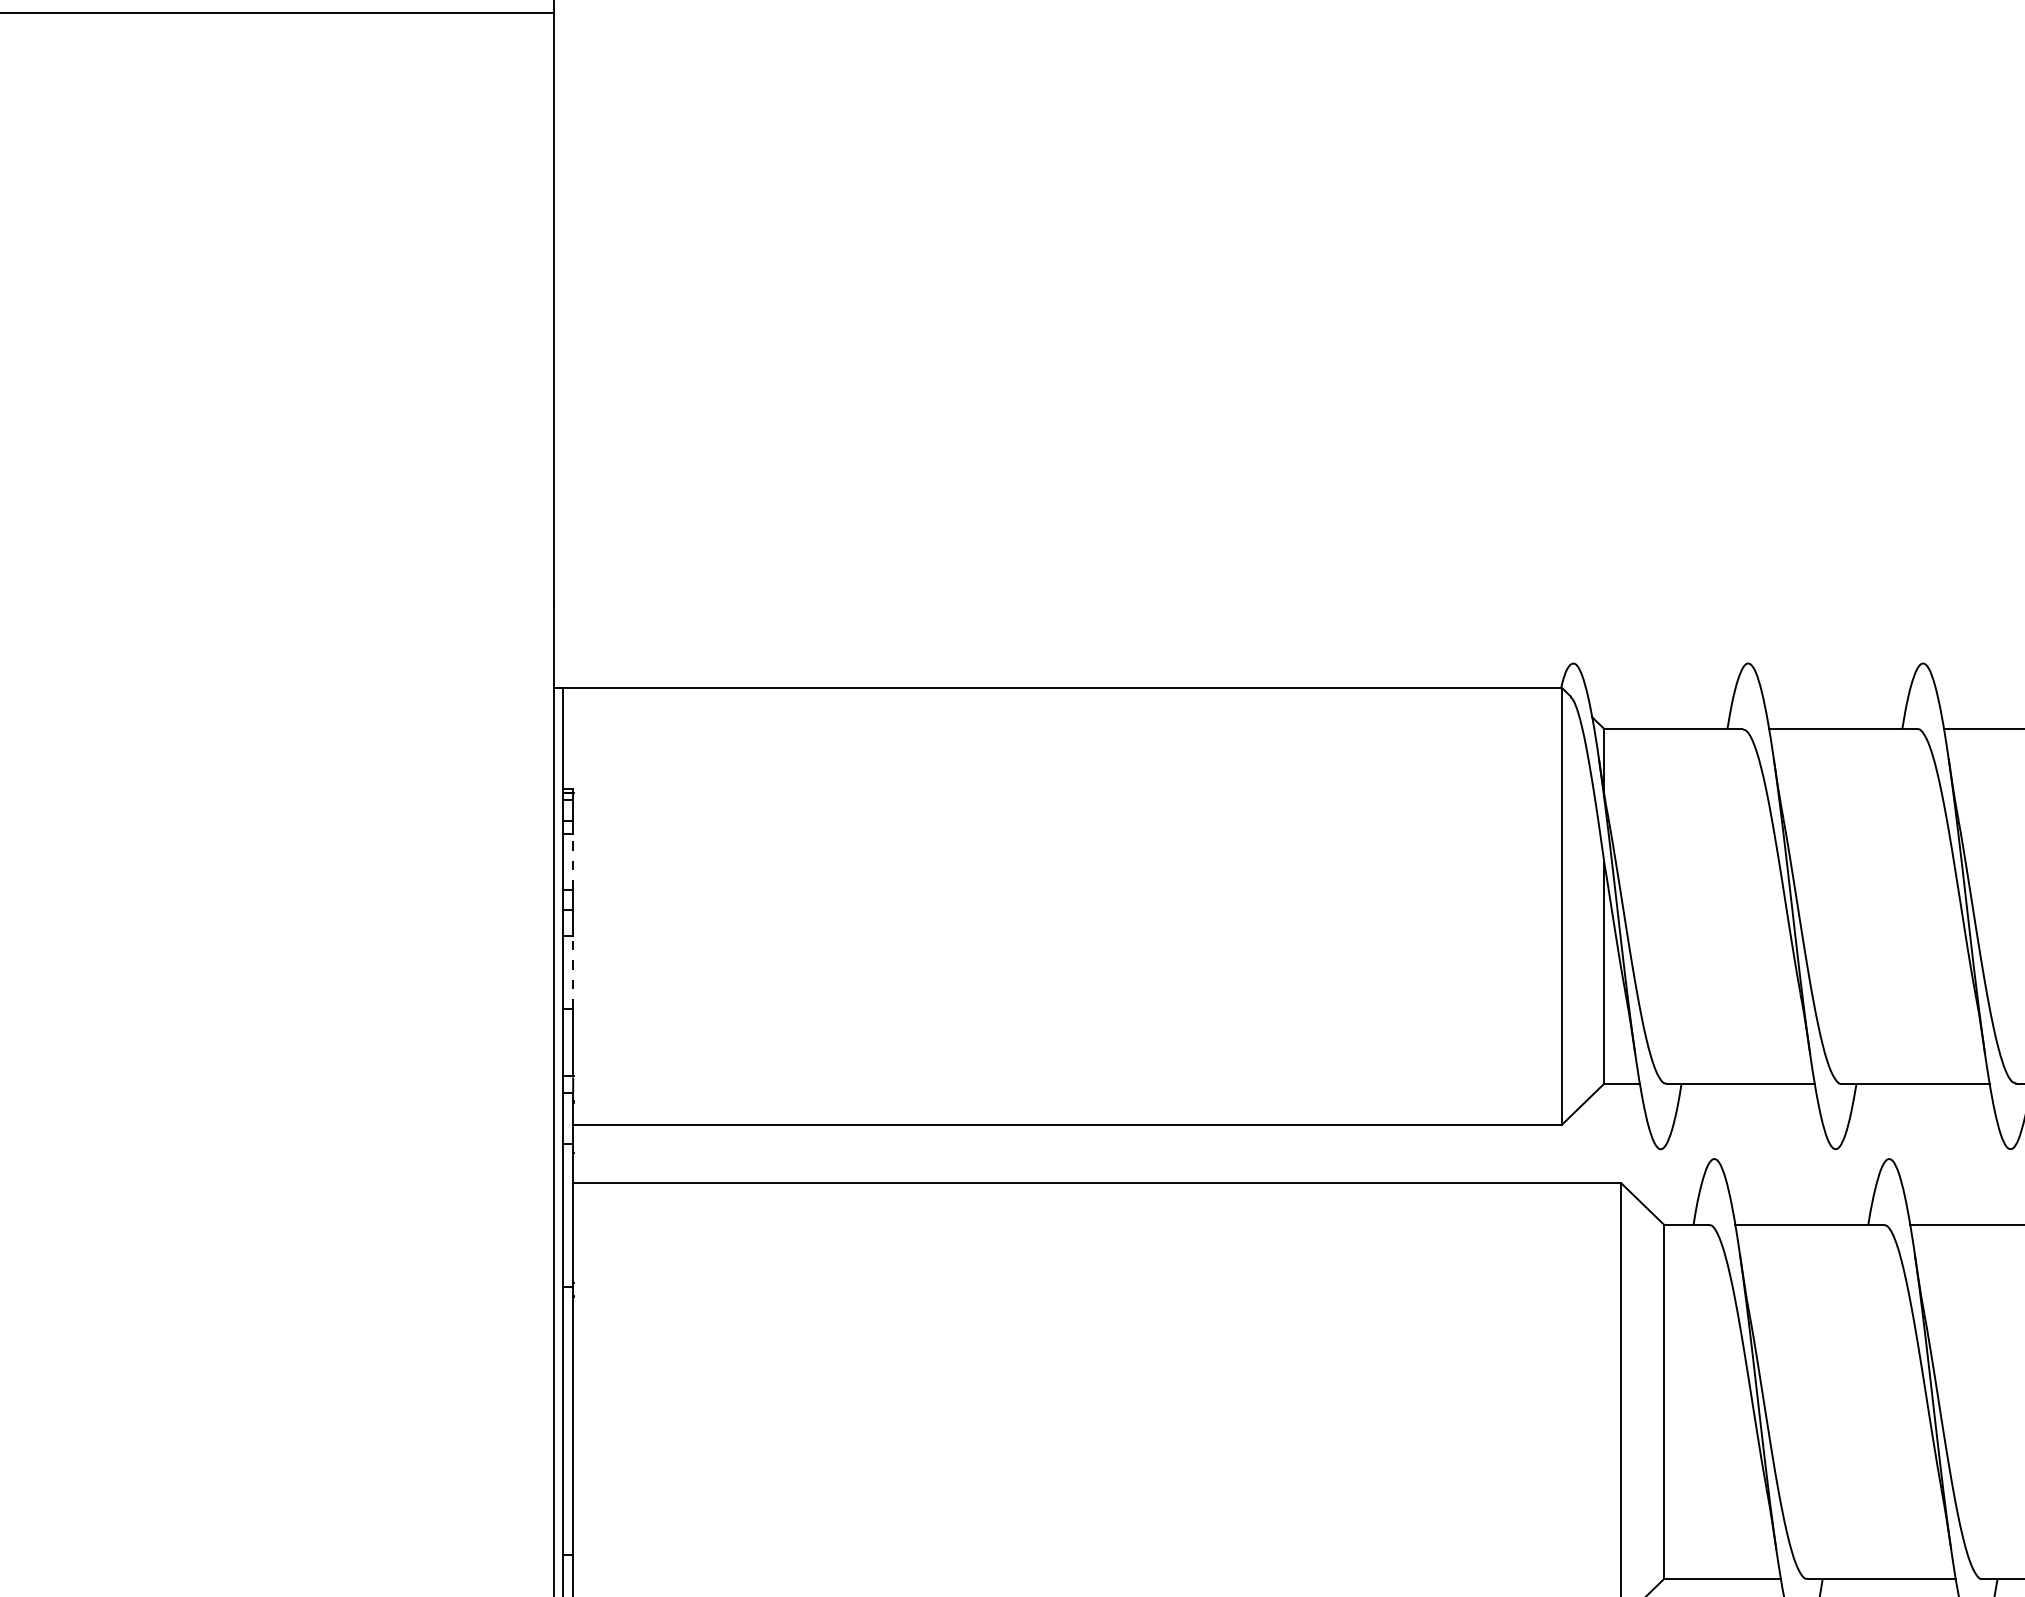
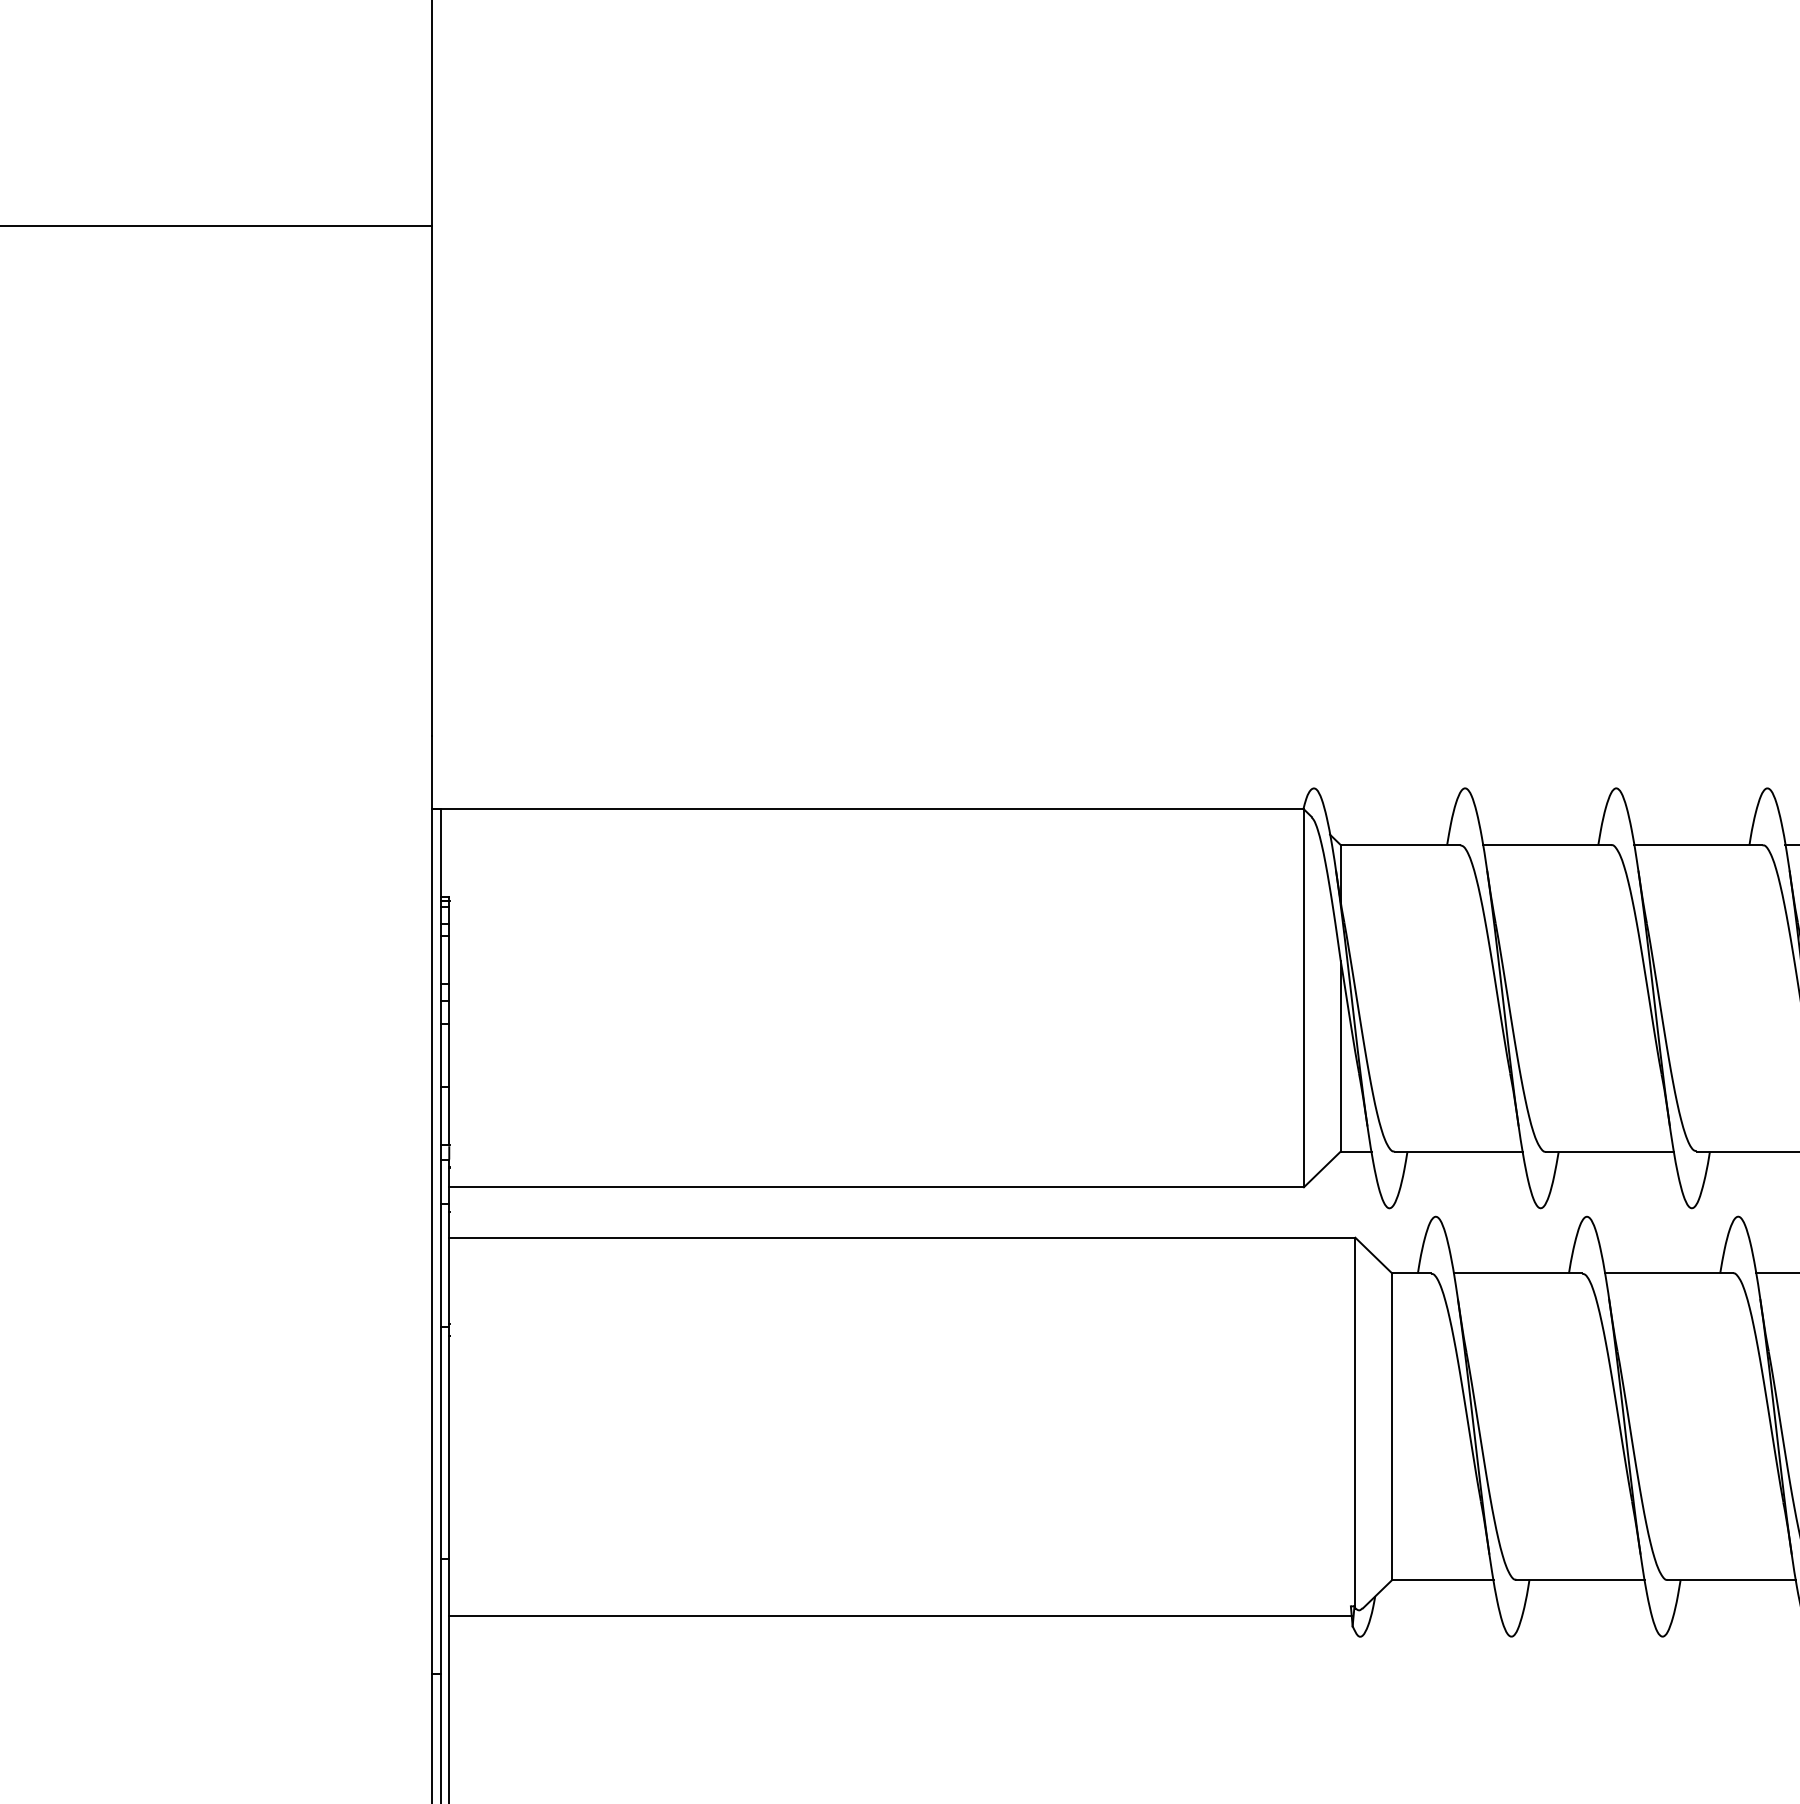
line: (573, 861) -> (449, 959), dashed -> solid
line: (573, 971) -> (449, 1054), dashed -> solid

